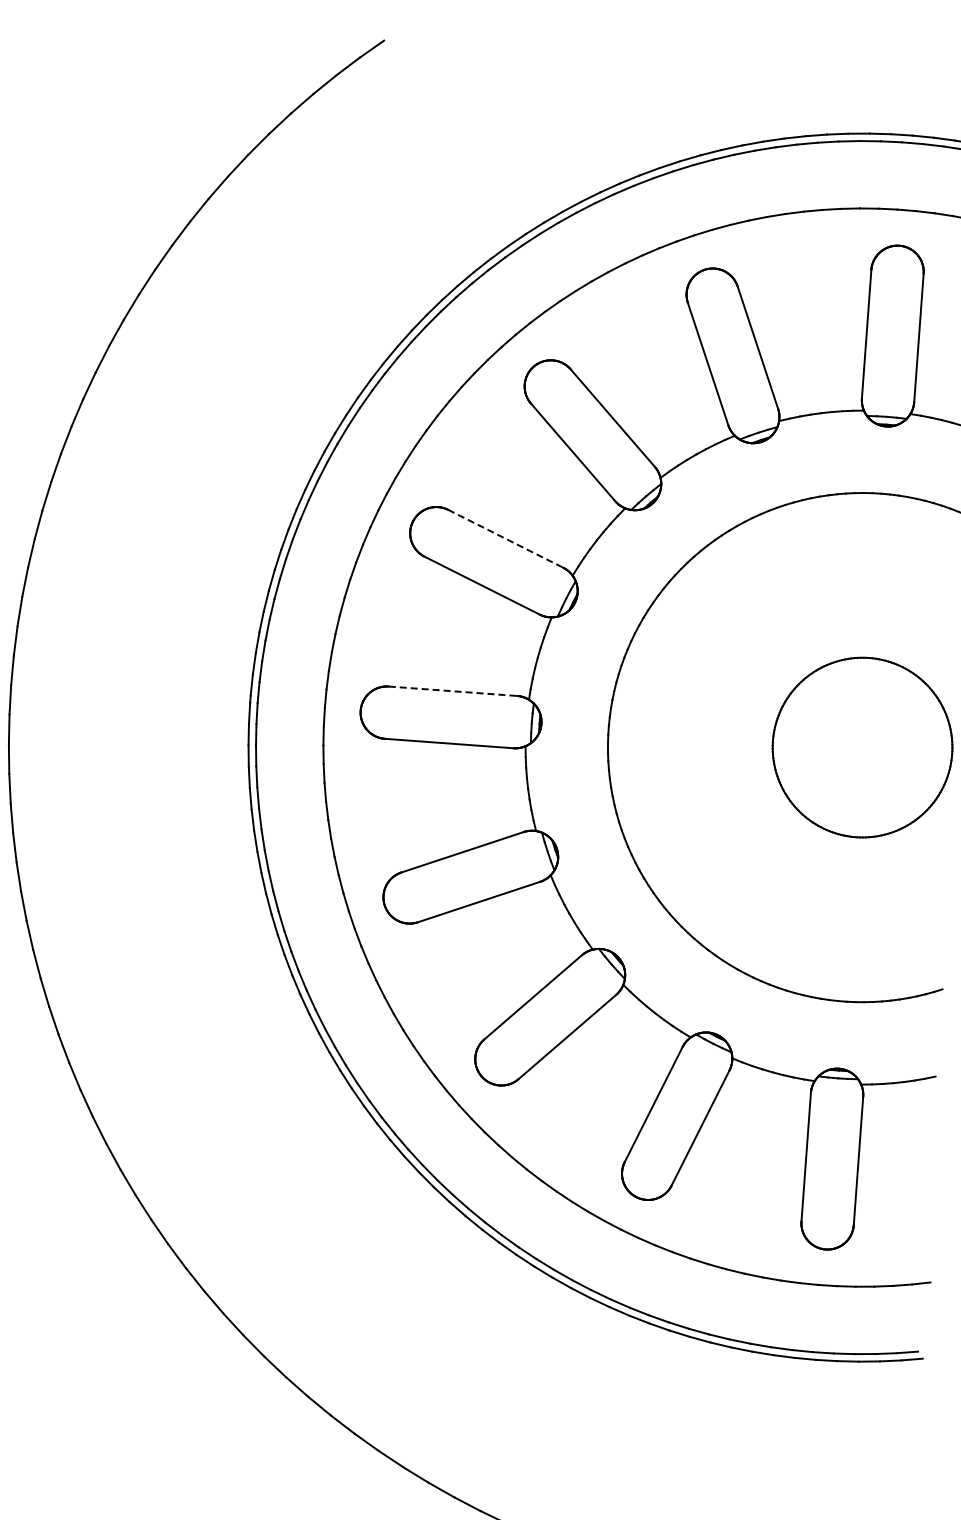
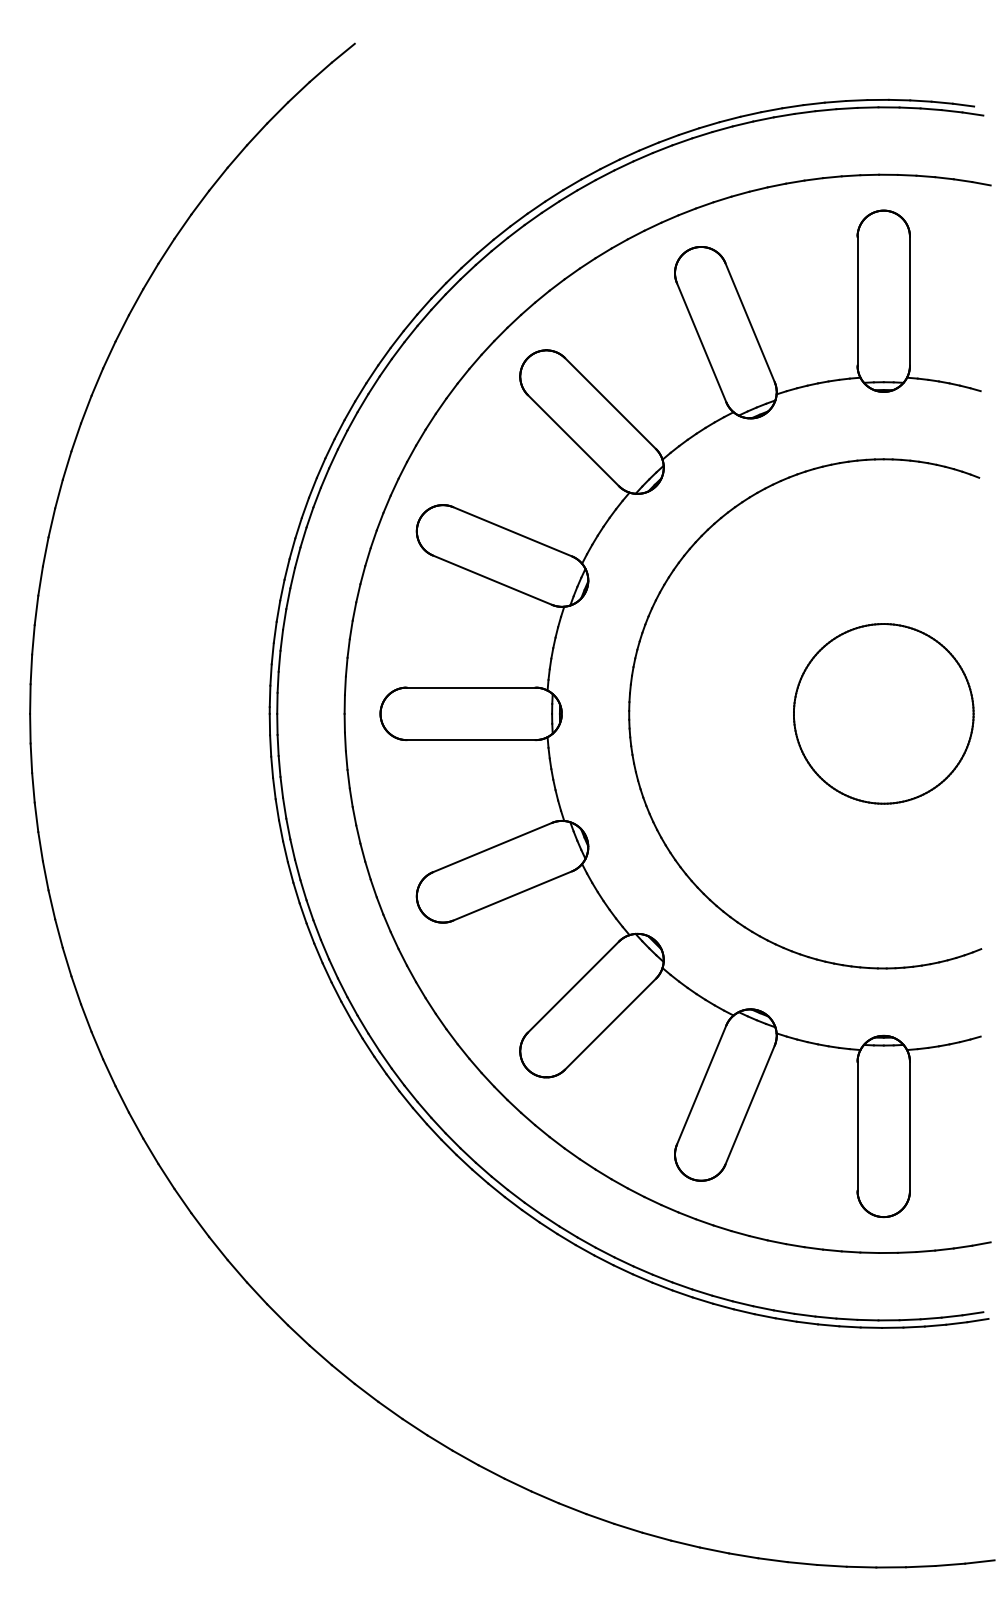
line: (506, 538) -> (513, 531), dashed -> solid
line: (453, 691) -> (471, 687), dashed -> solid

